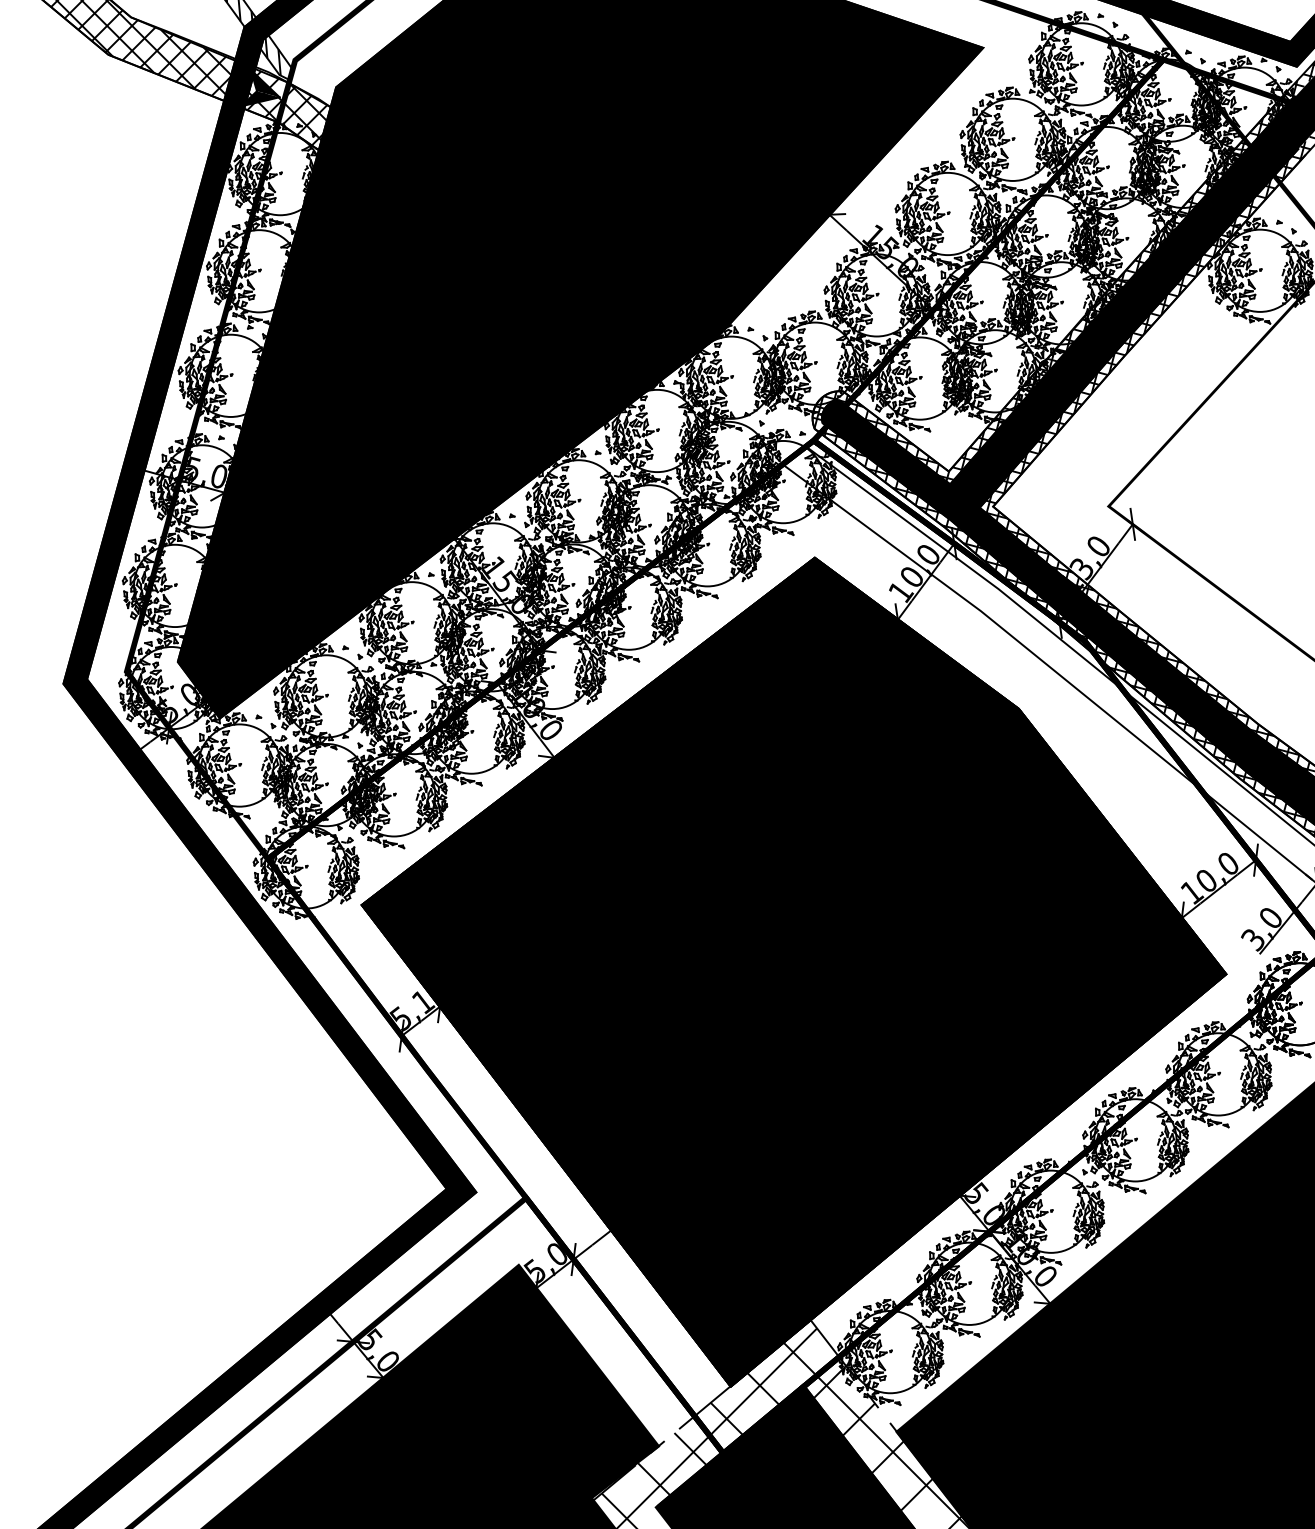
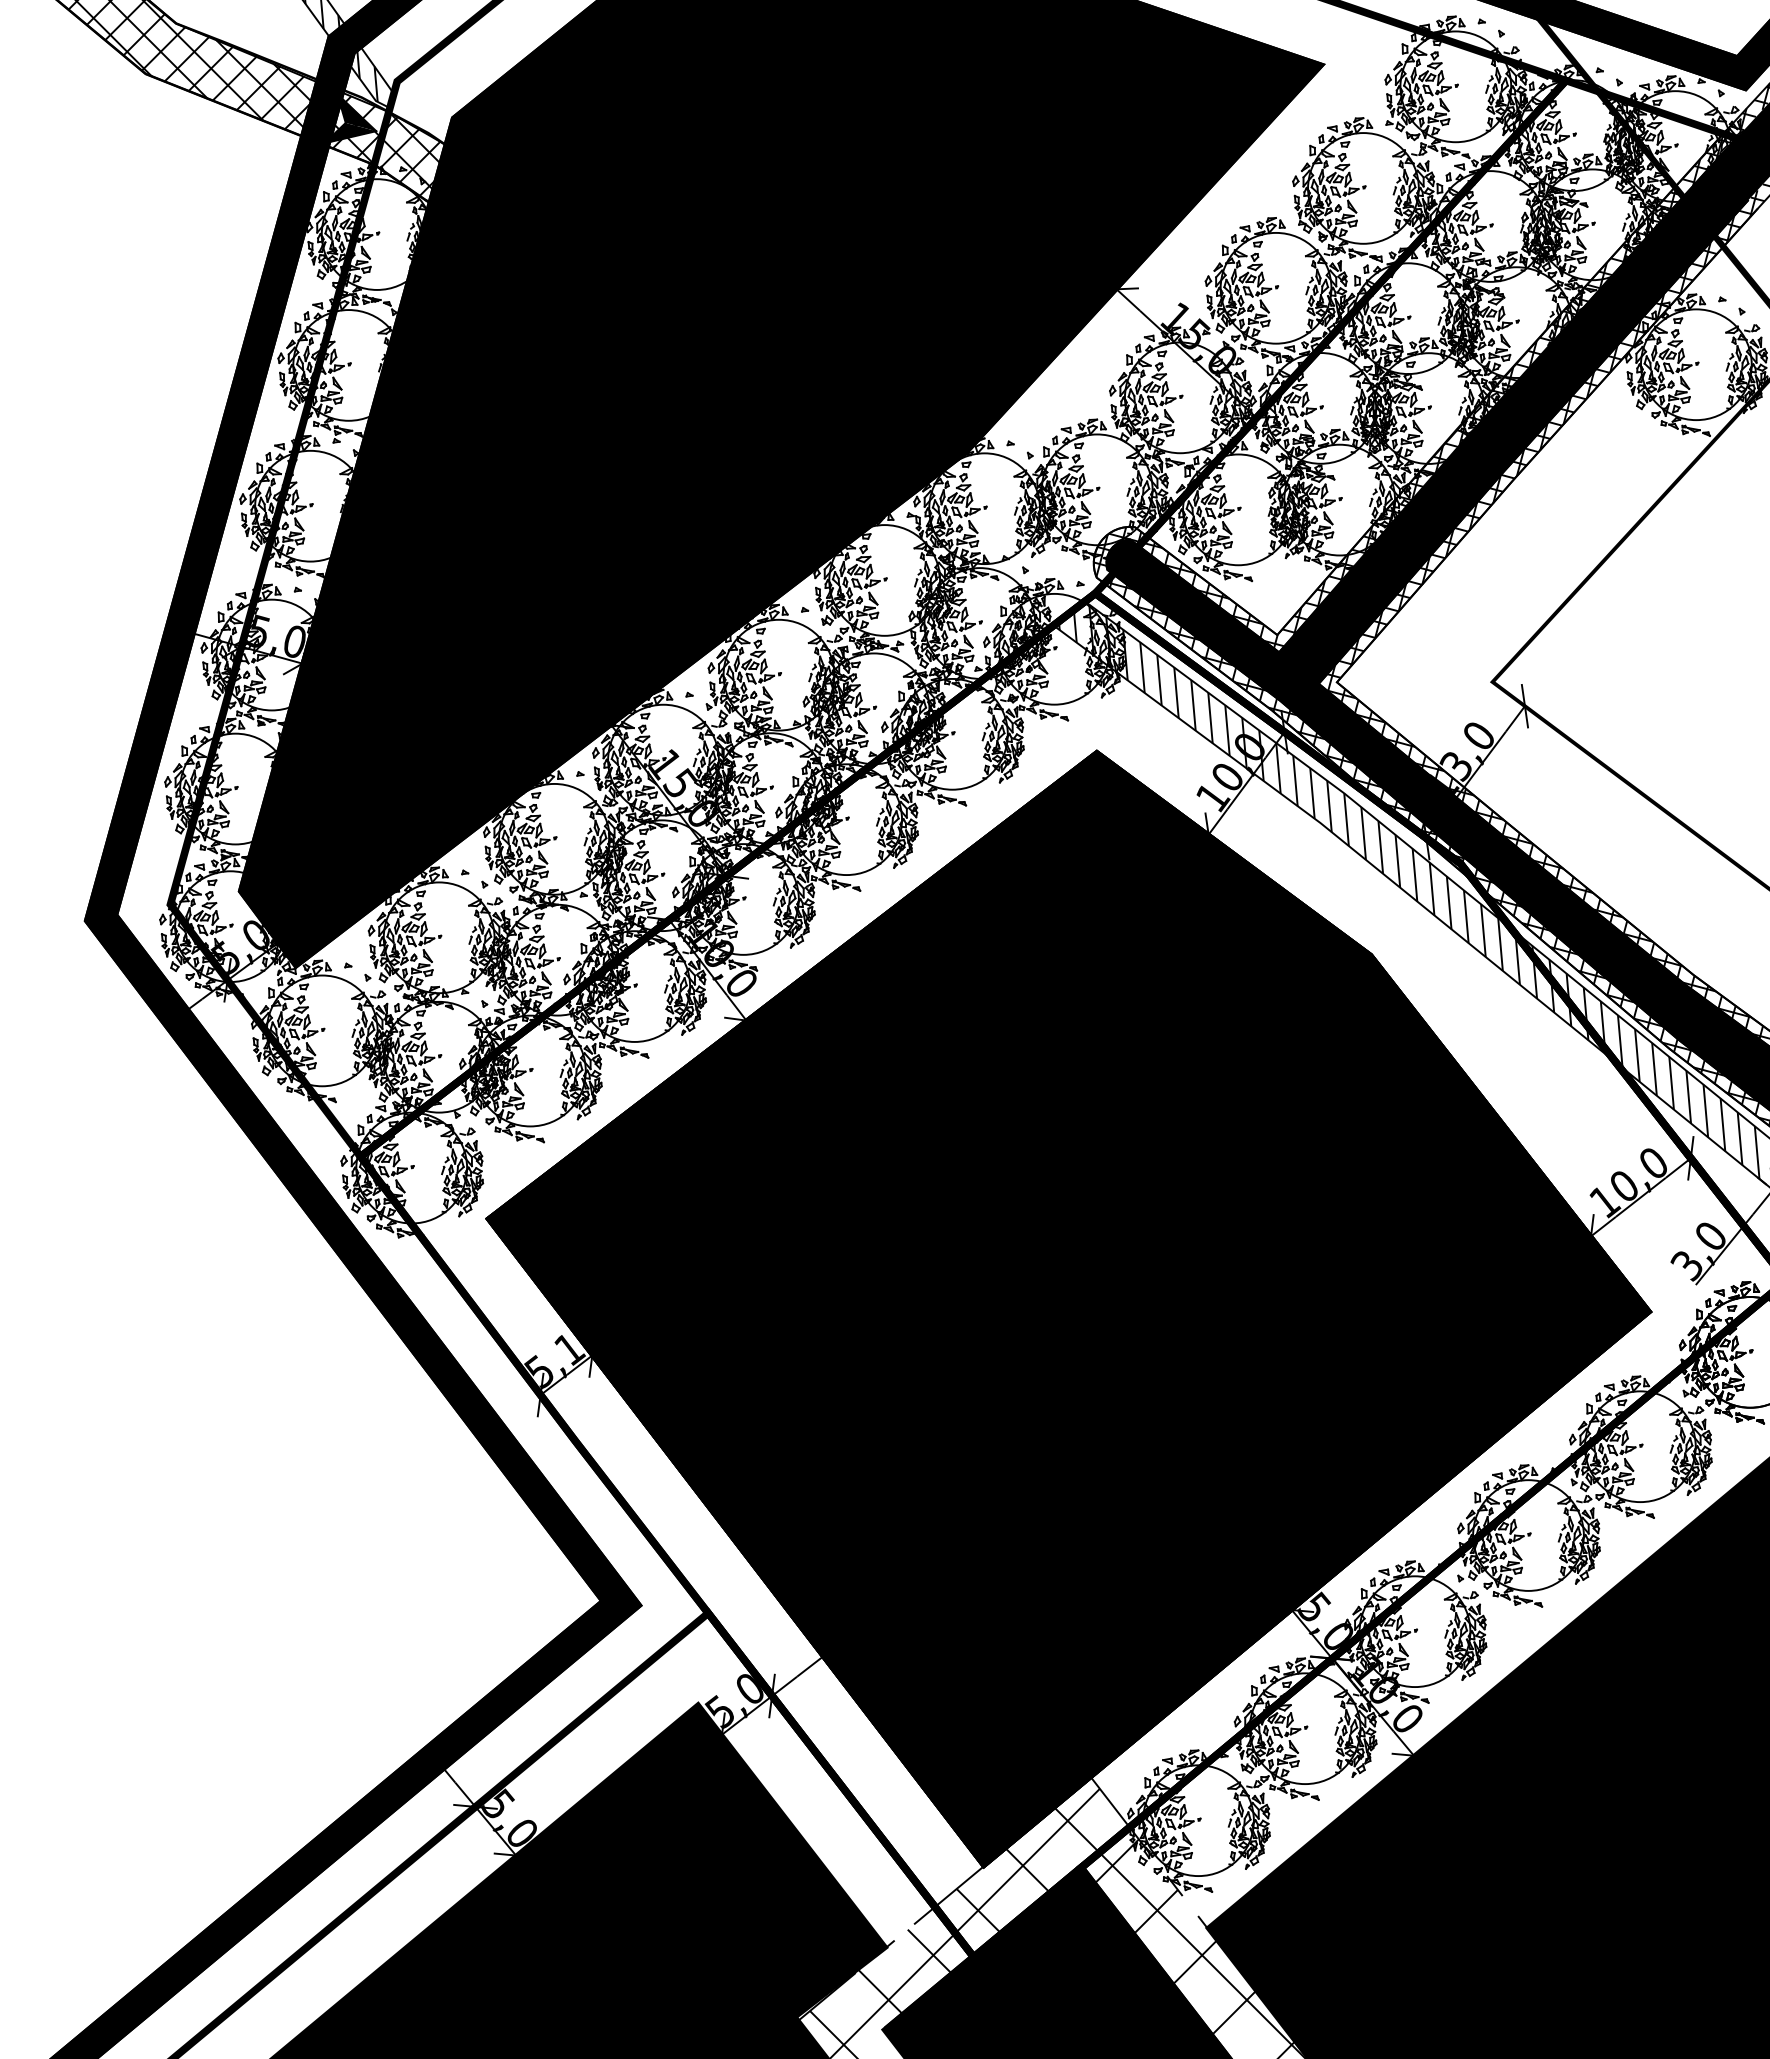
hatch: (1046, 662) -> (1408, 891), added

